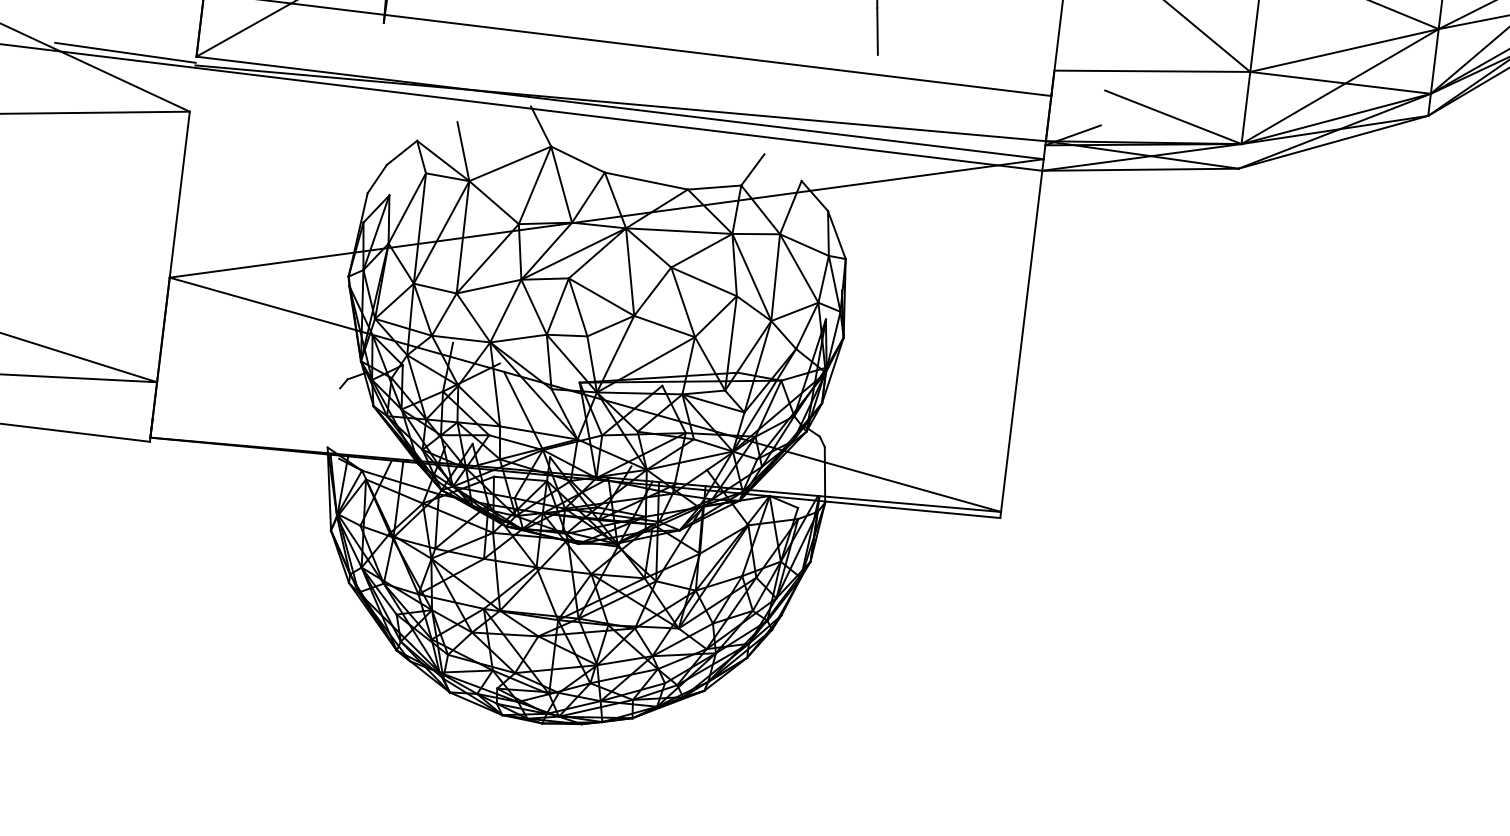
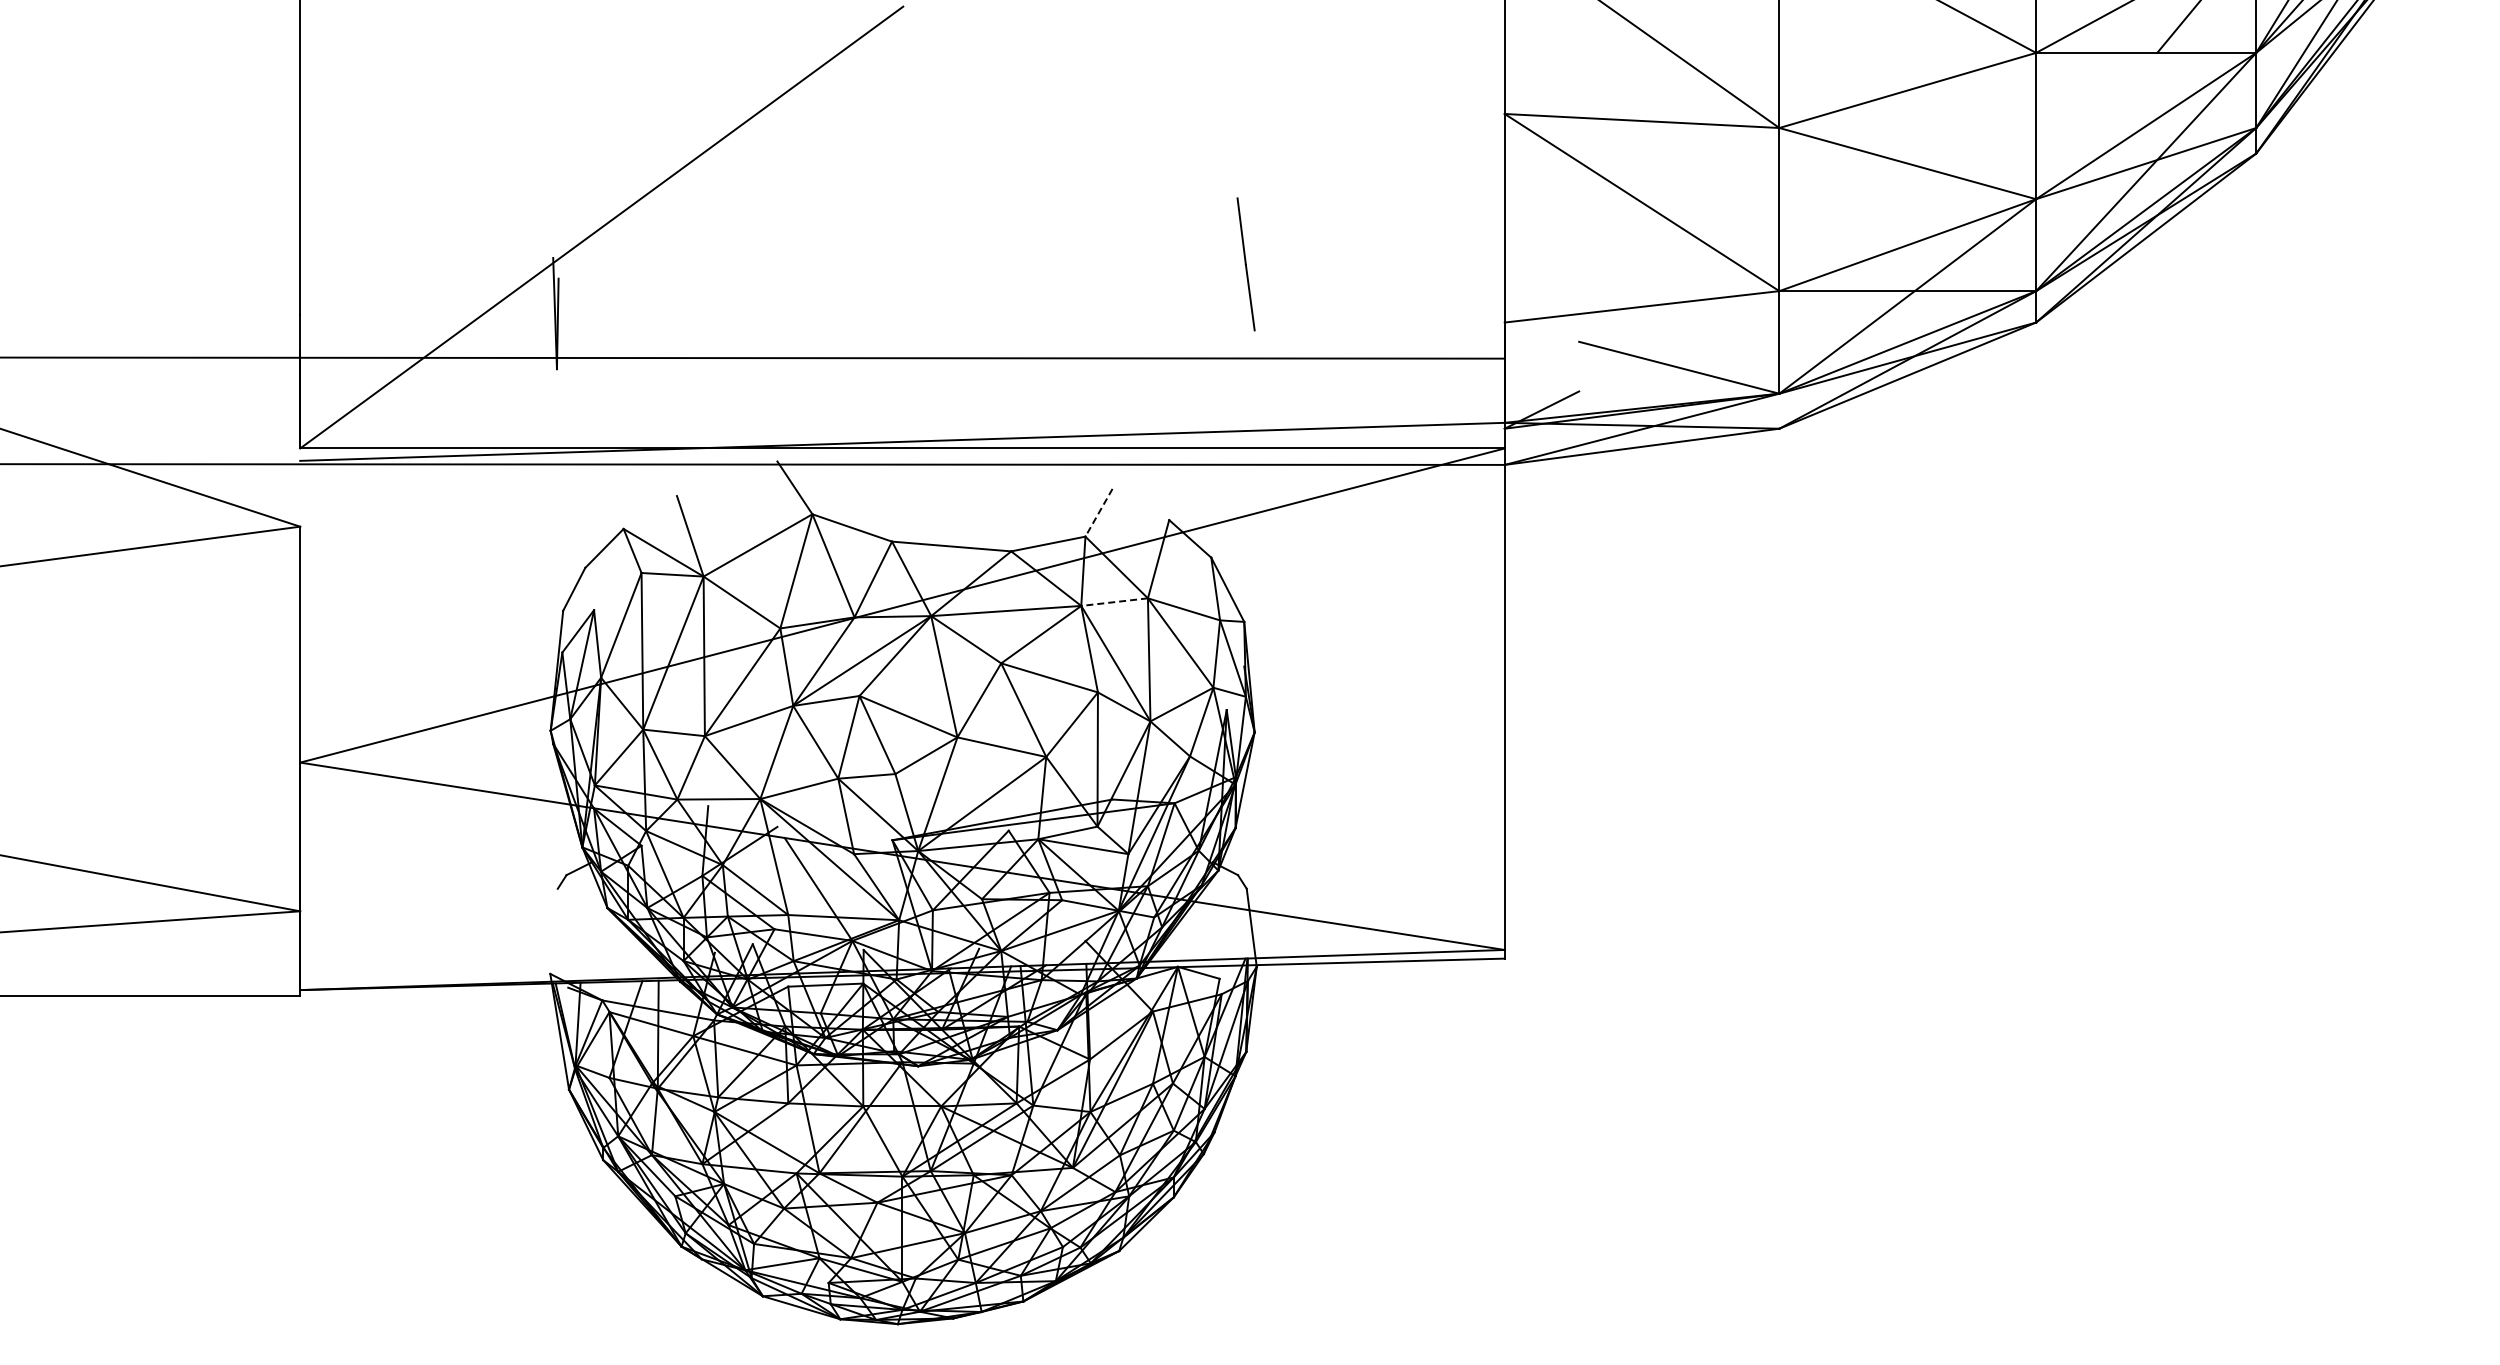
line: (125, 53) -> (199, 455), removed
line: (752, 170) -> (1098, 513), solid -> dashed
line: (756, 234) -> (1114, 602), solid -> dashed

